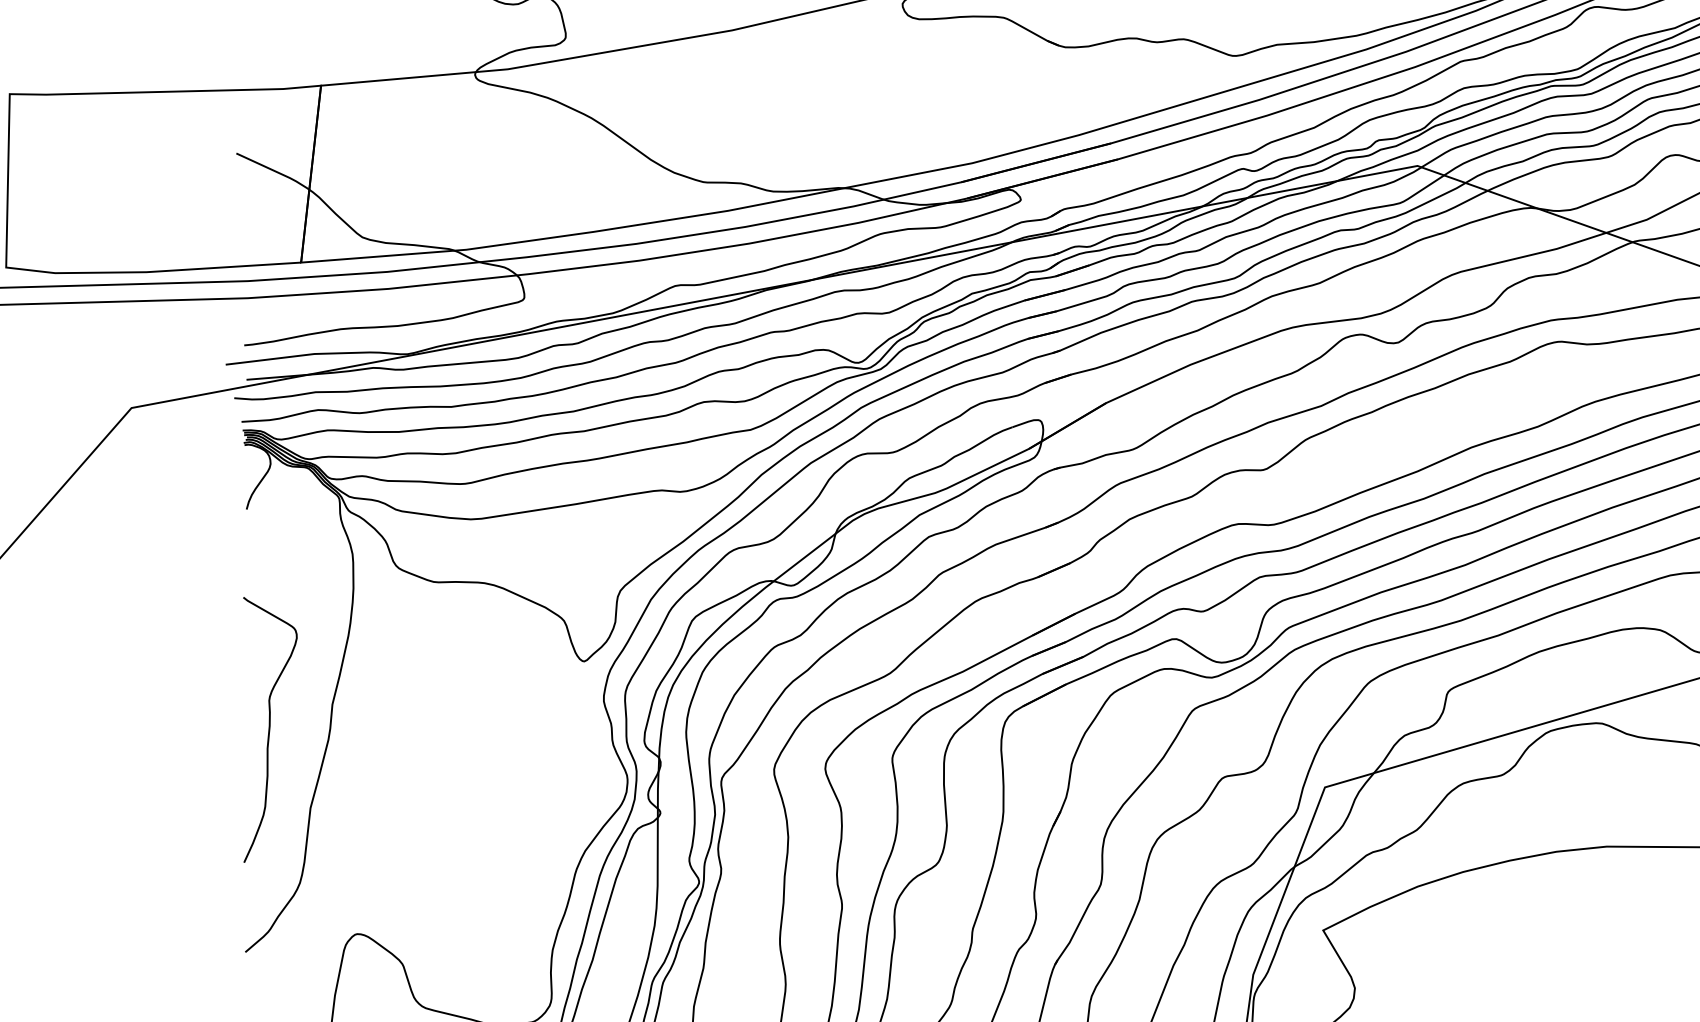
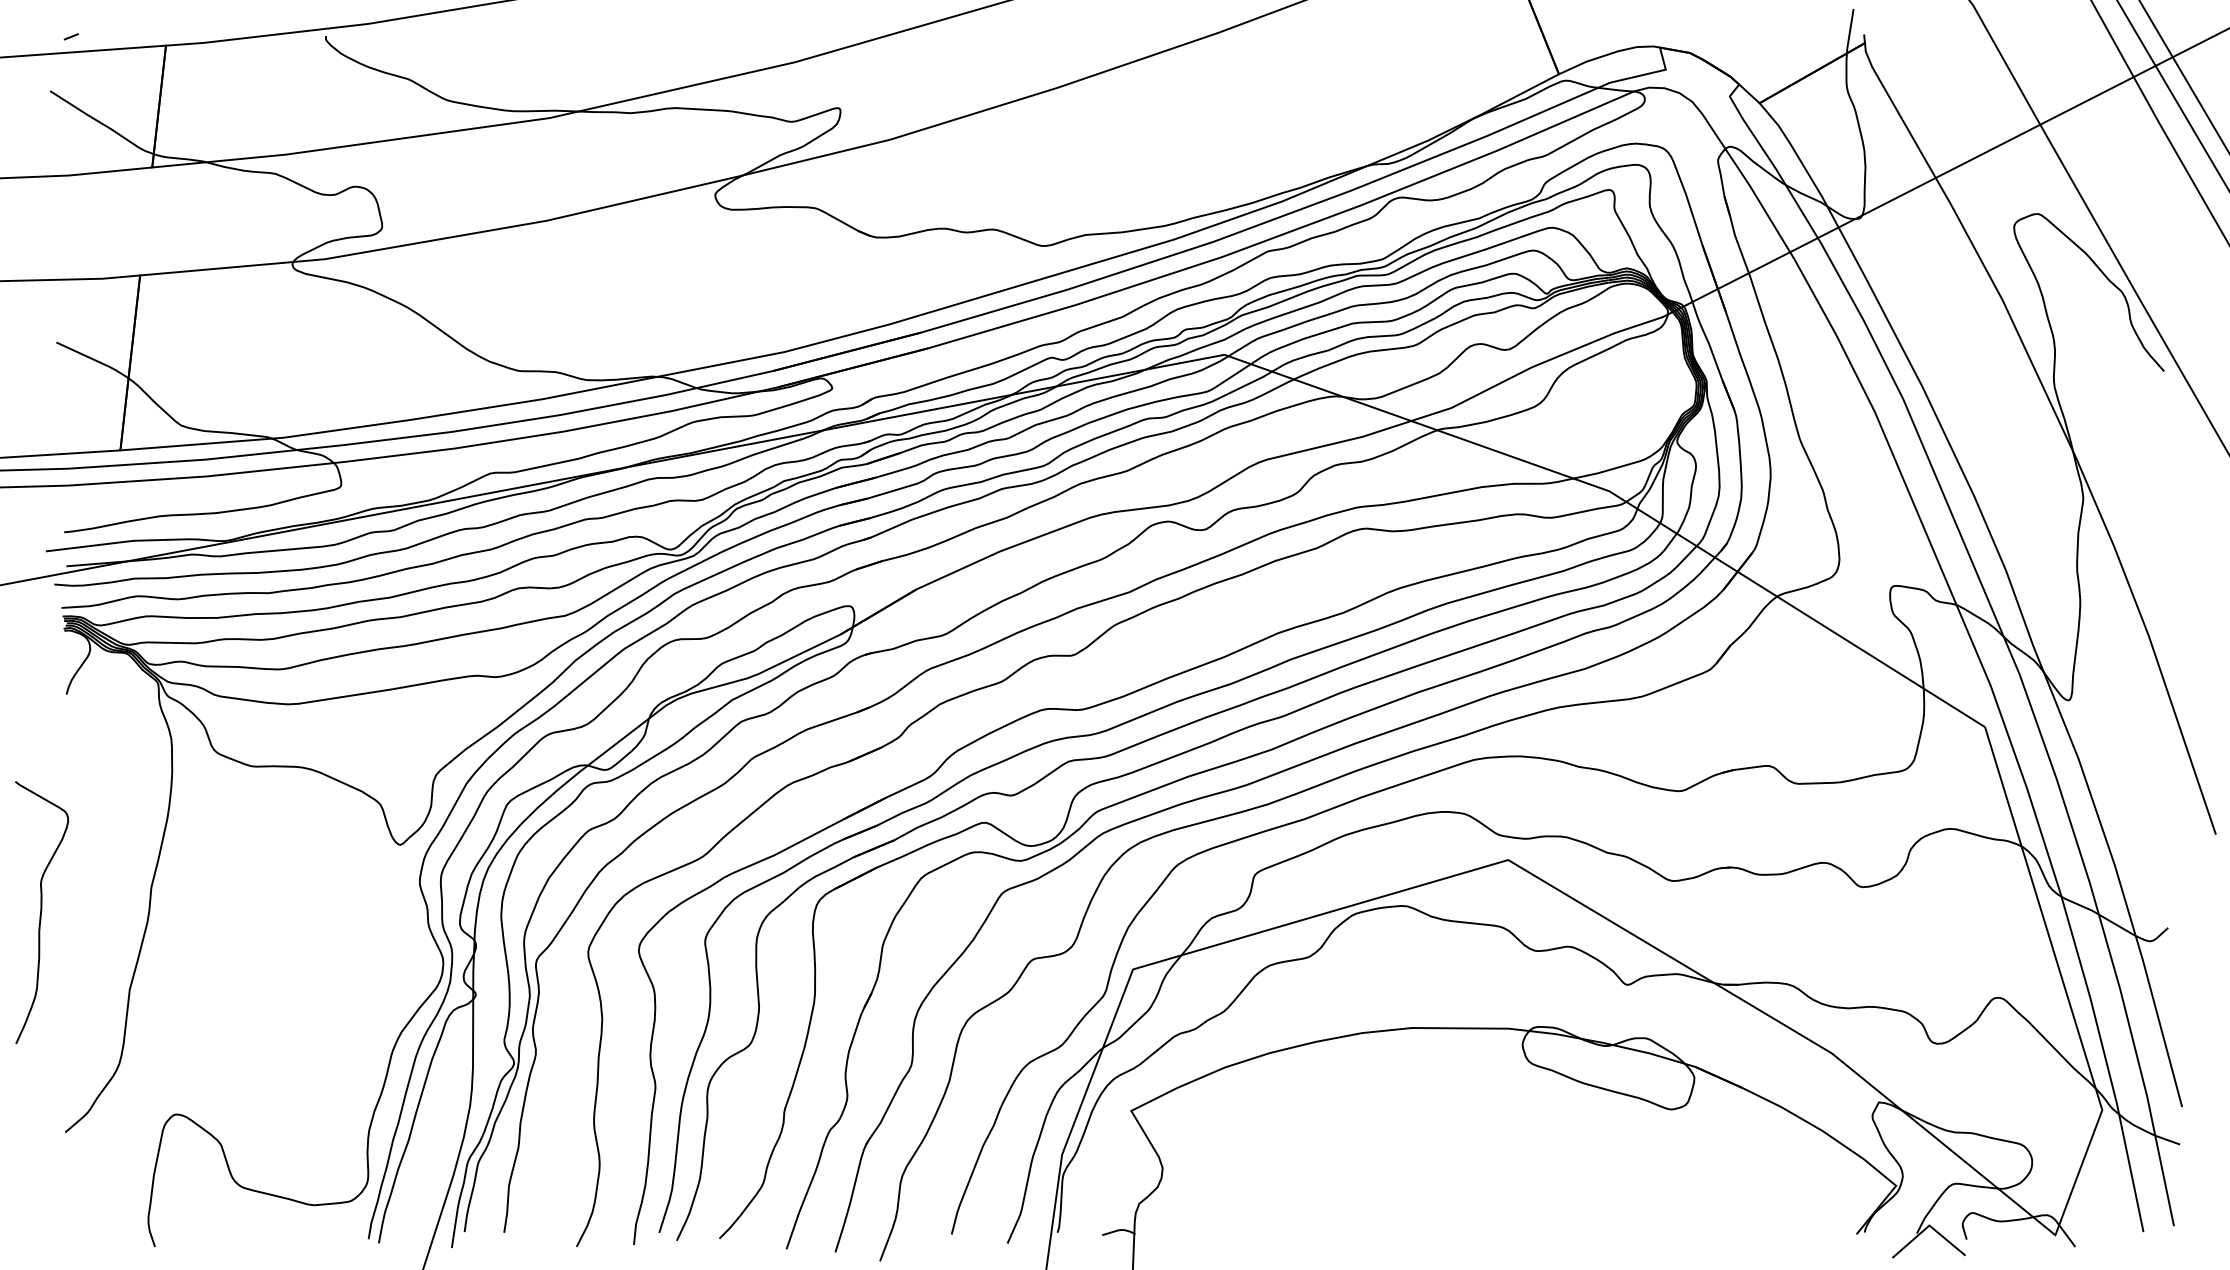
curve: (269, 729) -> (41, 912), moved

